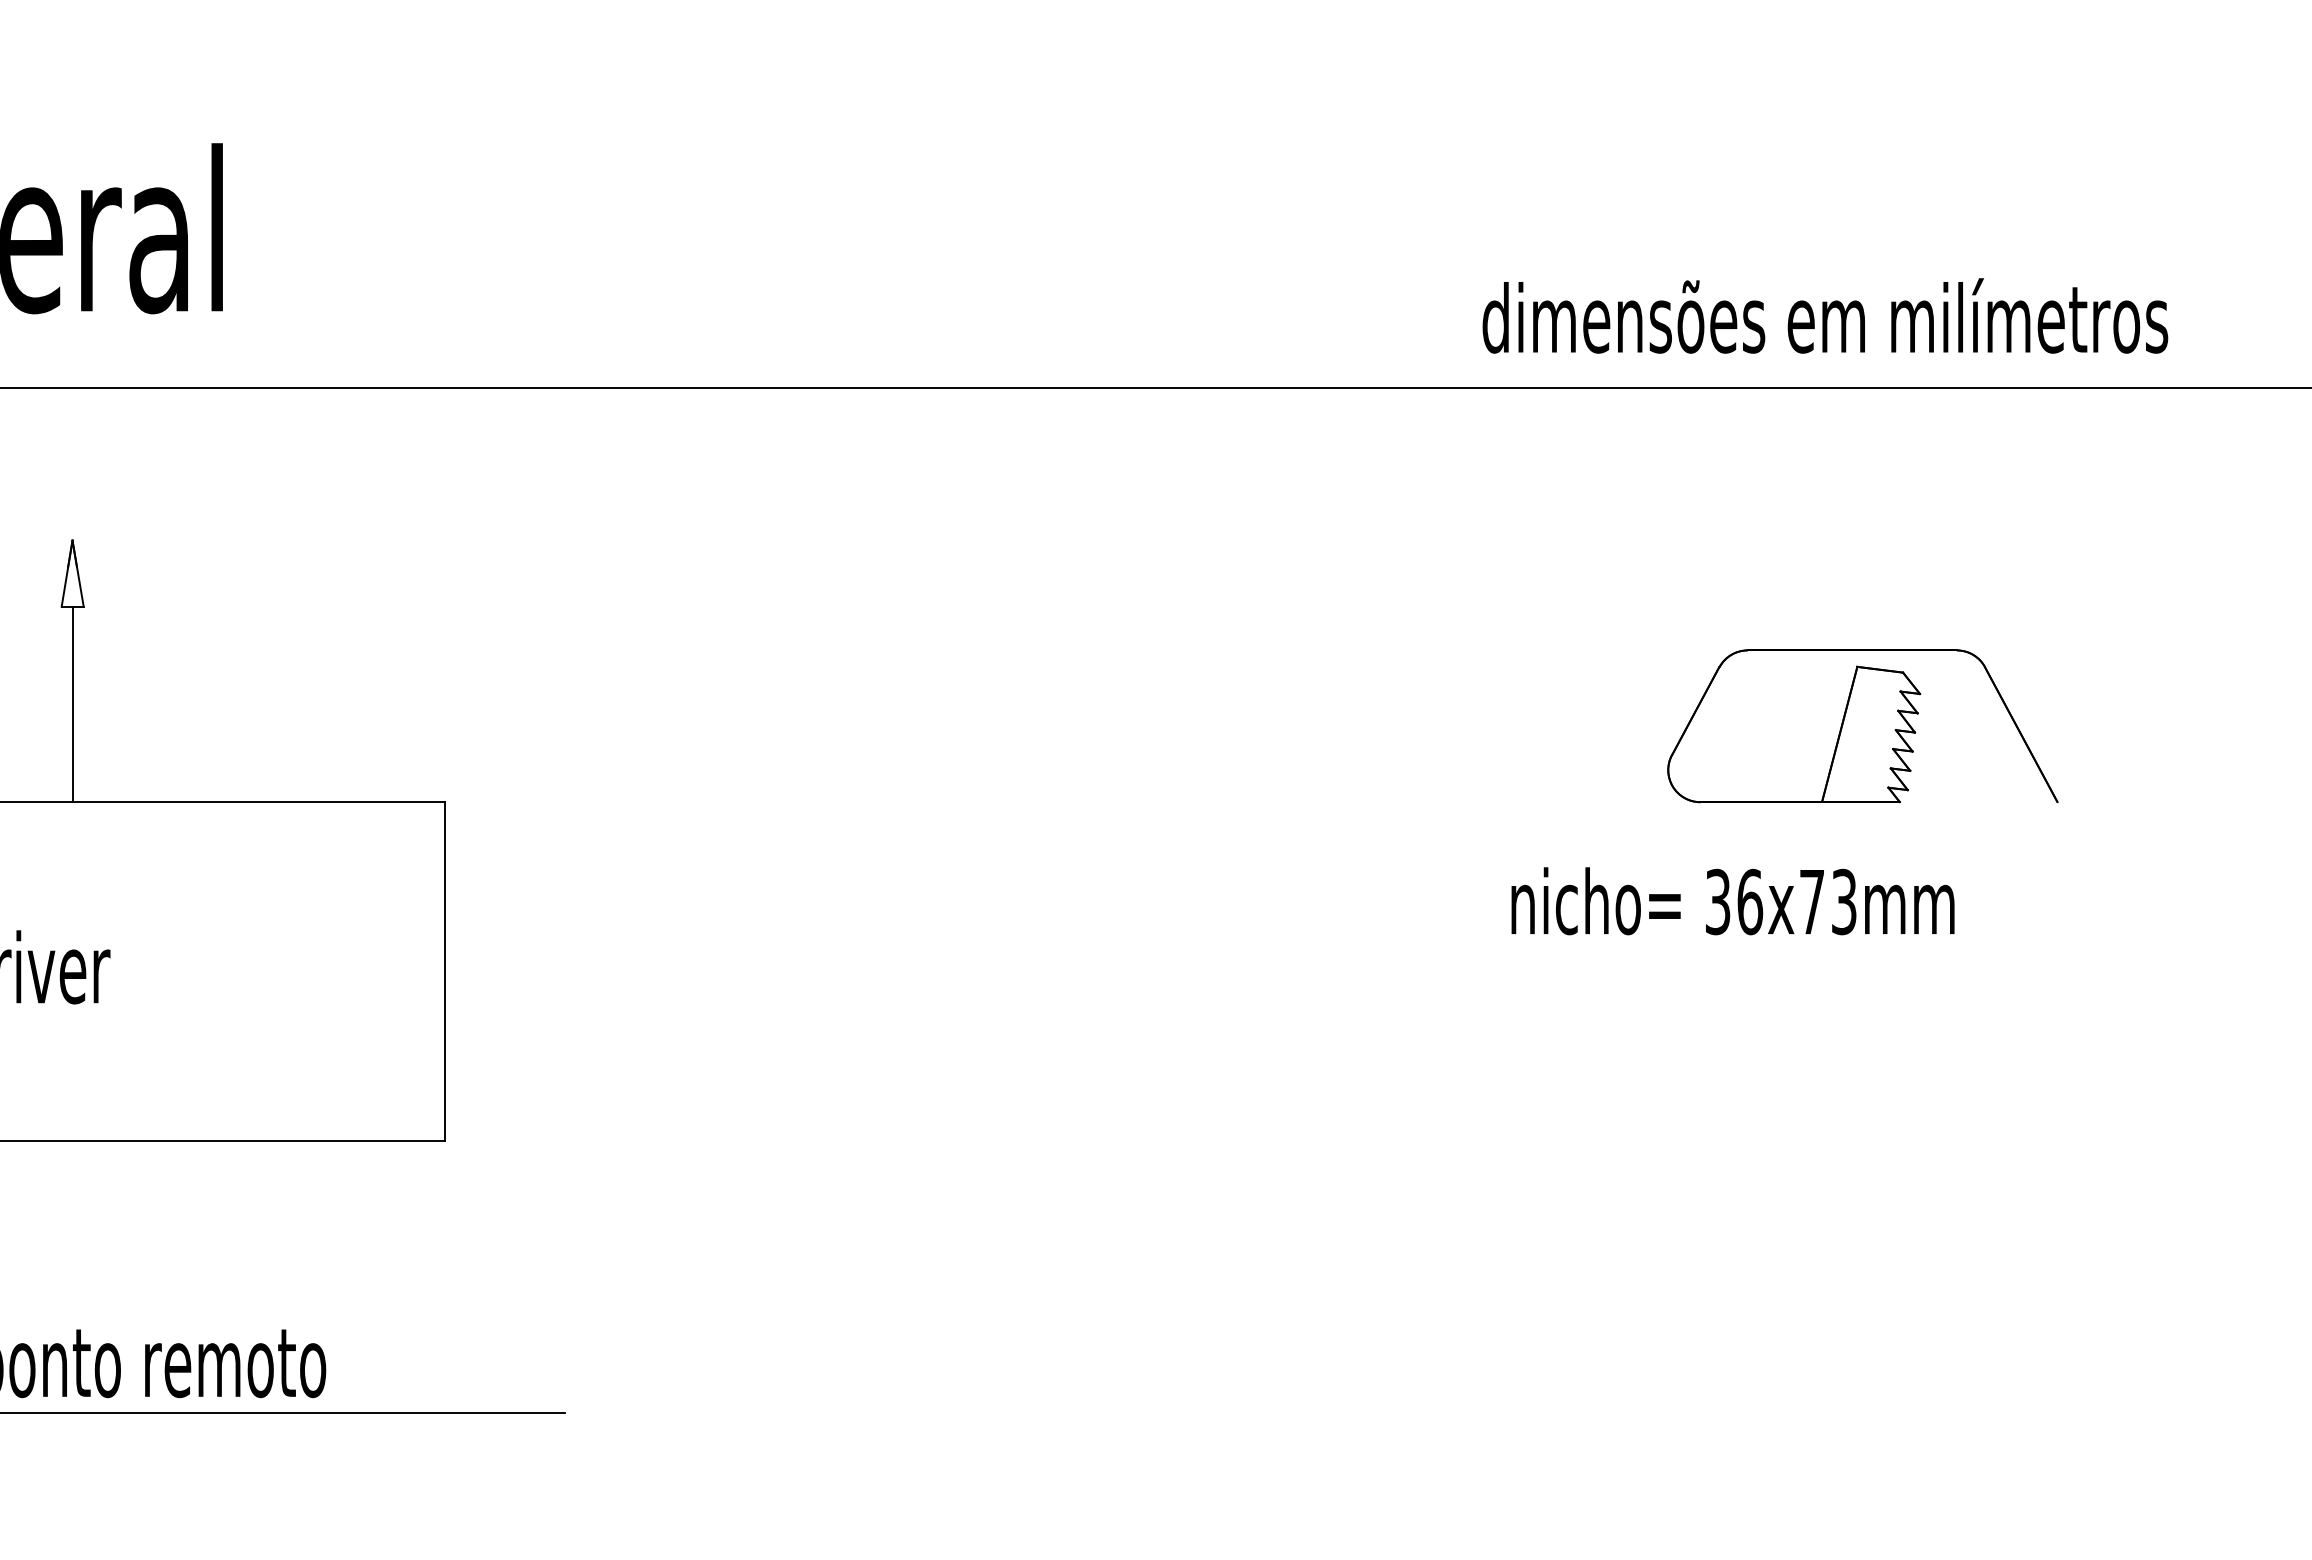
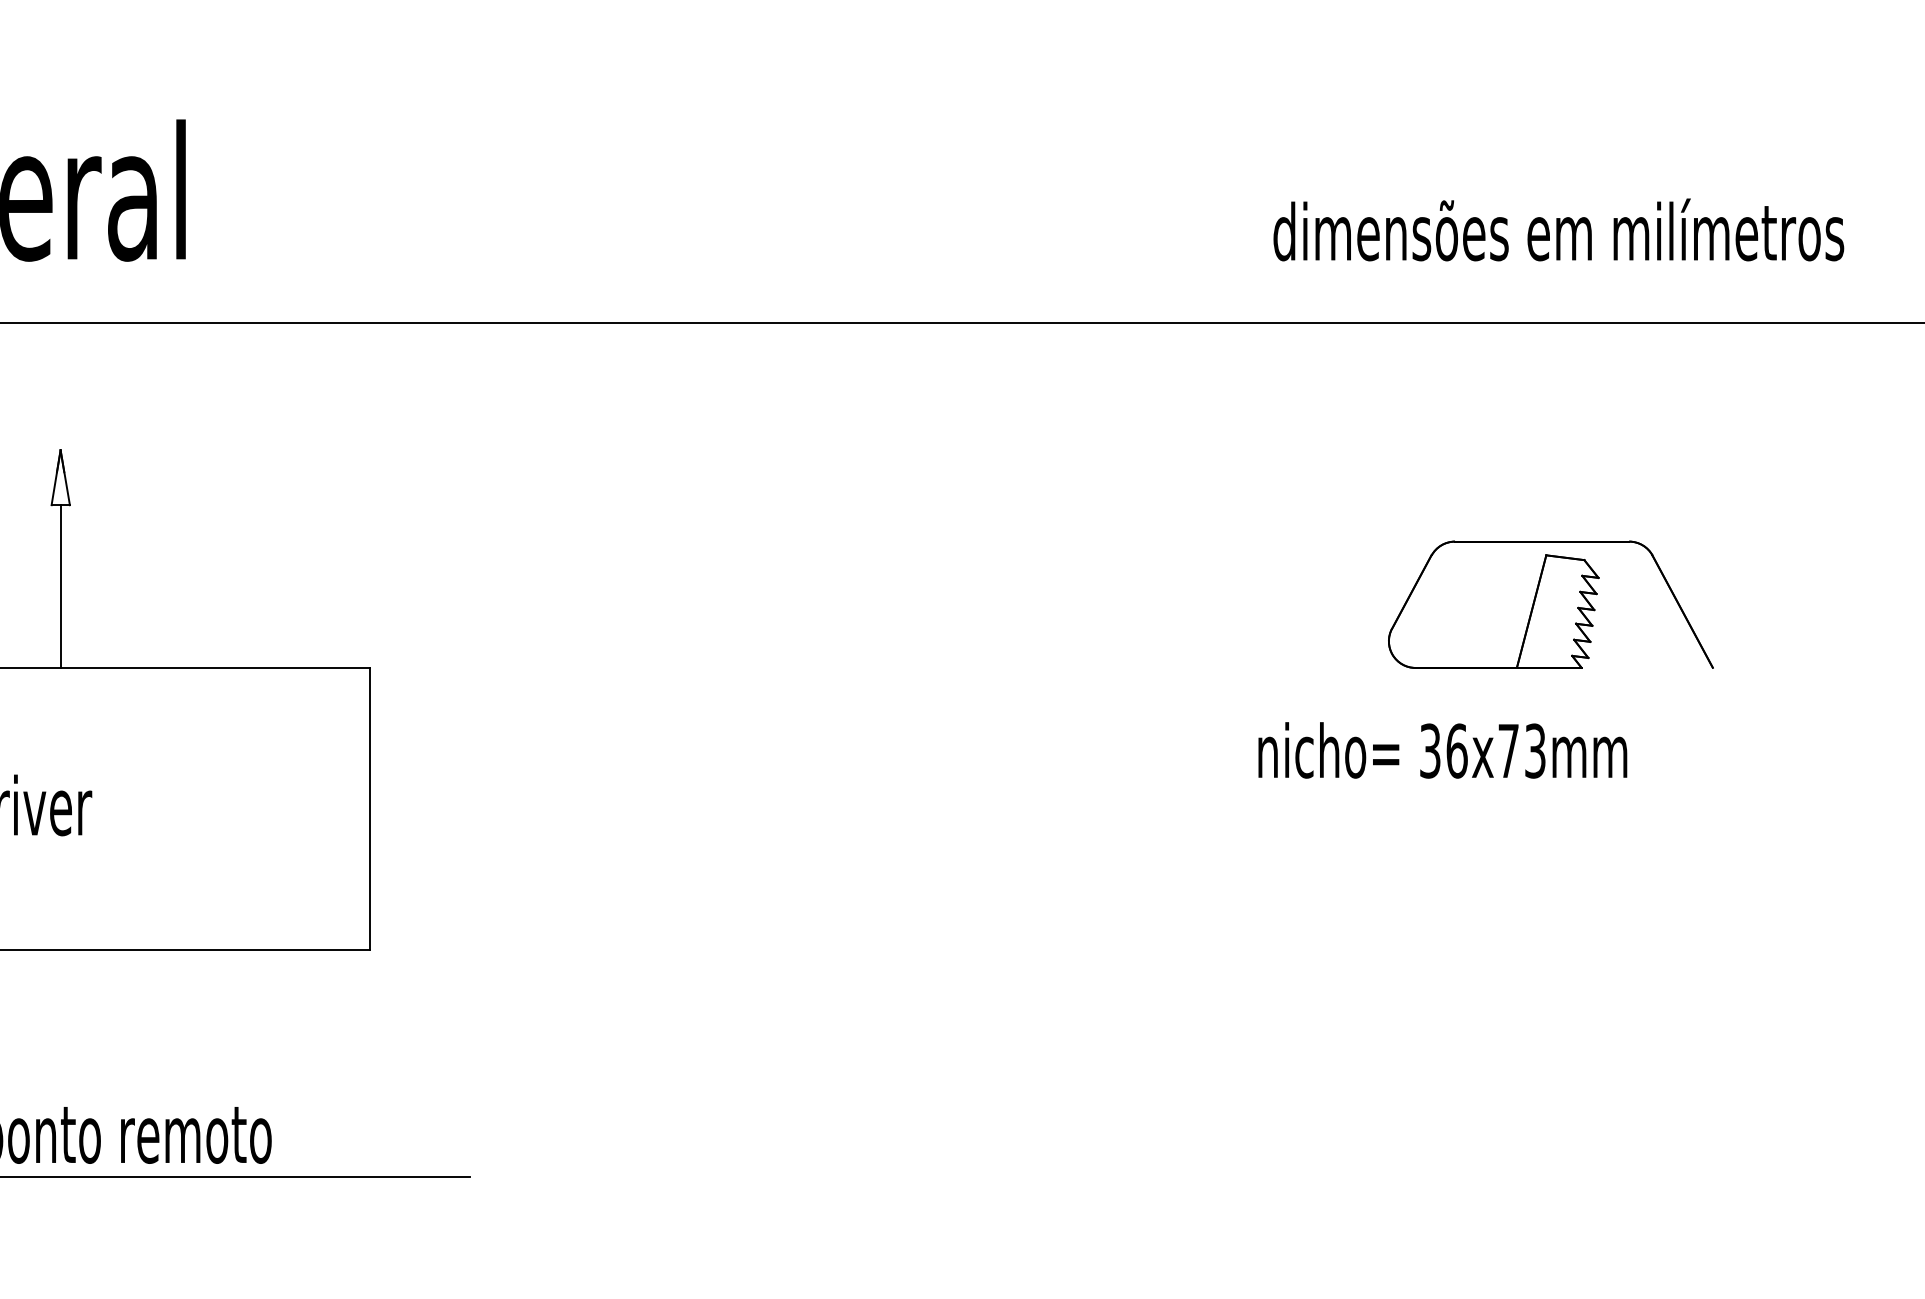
text: (1825, 315) -> (1558, 229), moved

